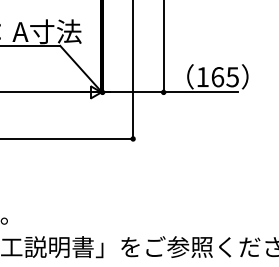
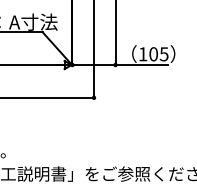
text: (217, 77) -> (153, 54), 165 -> 105

